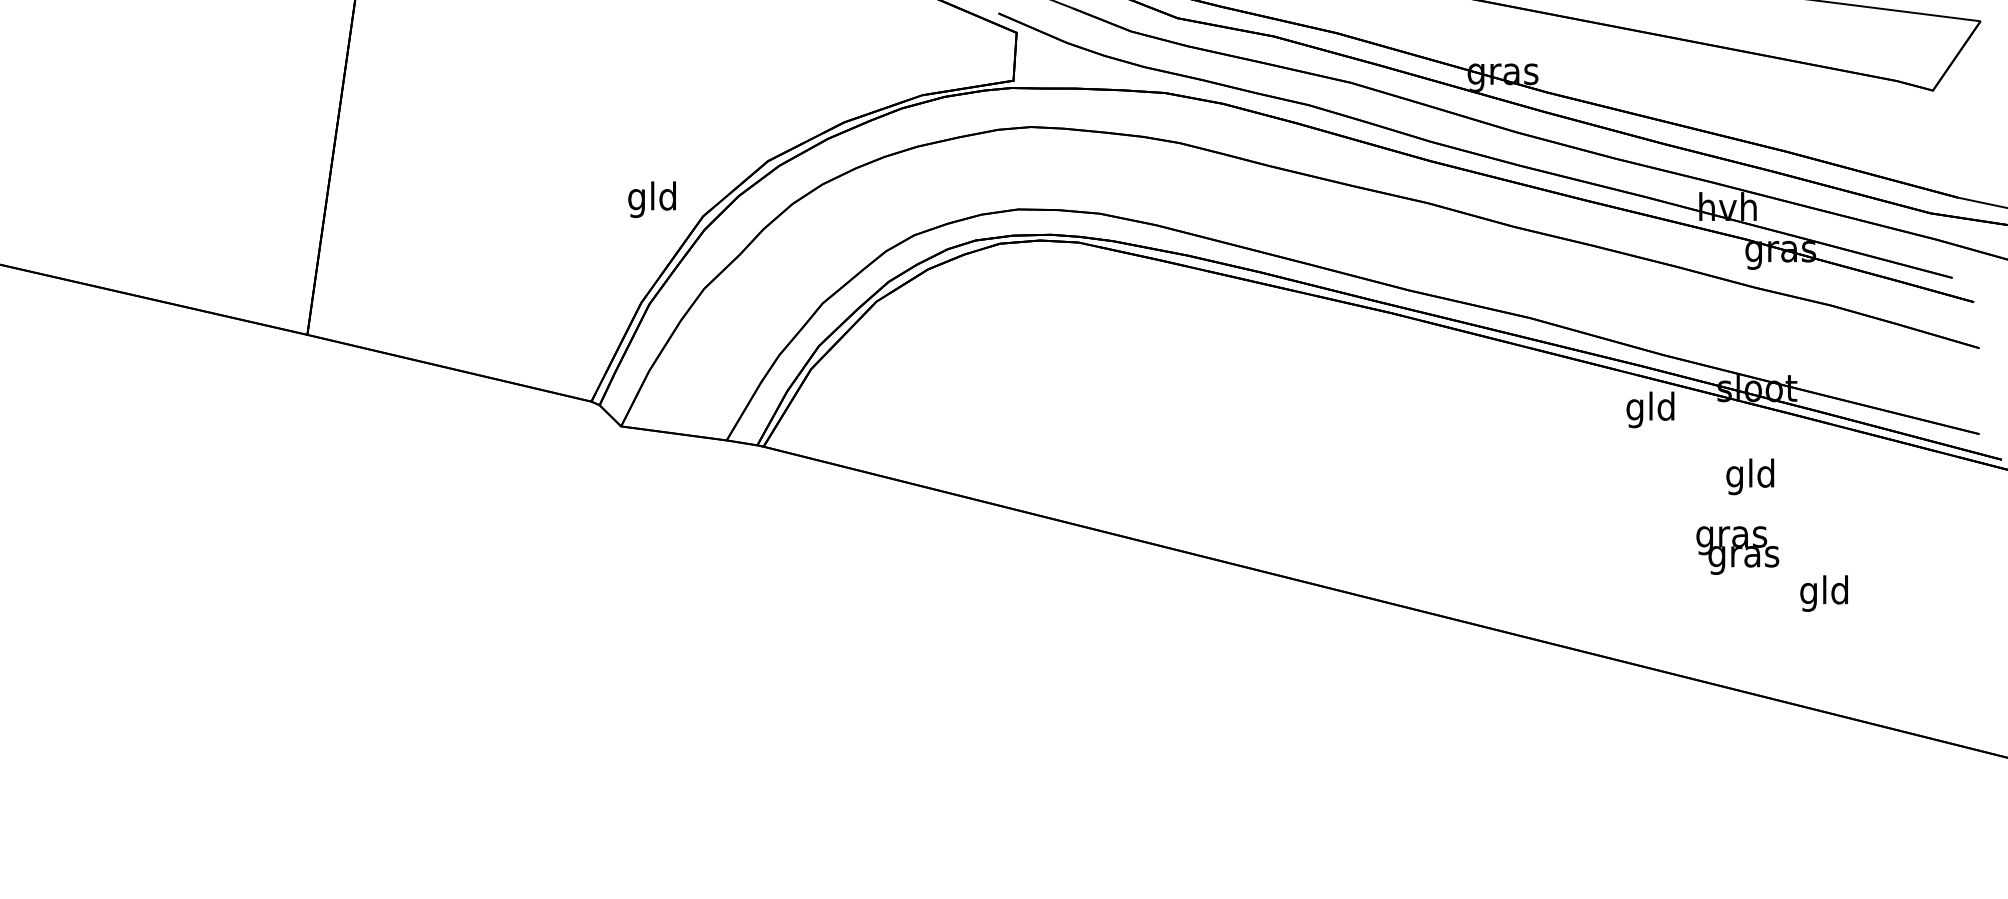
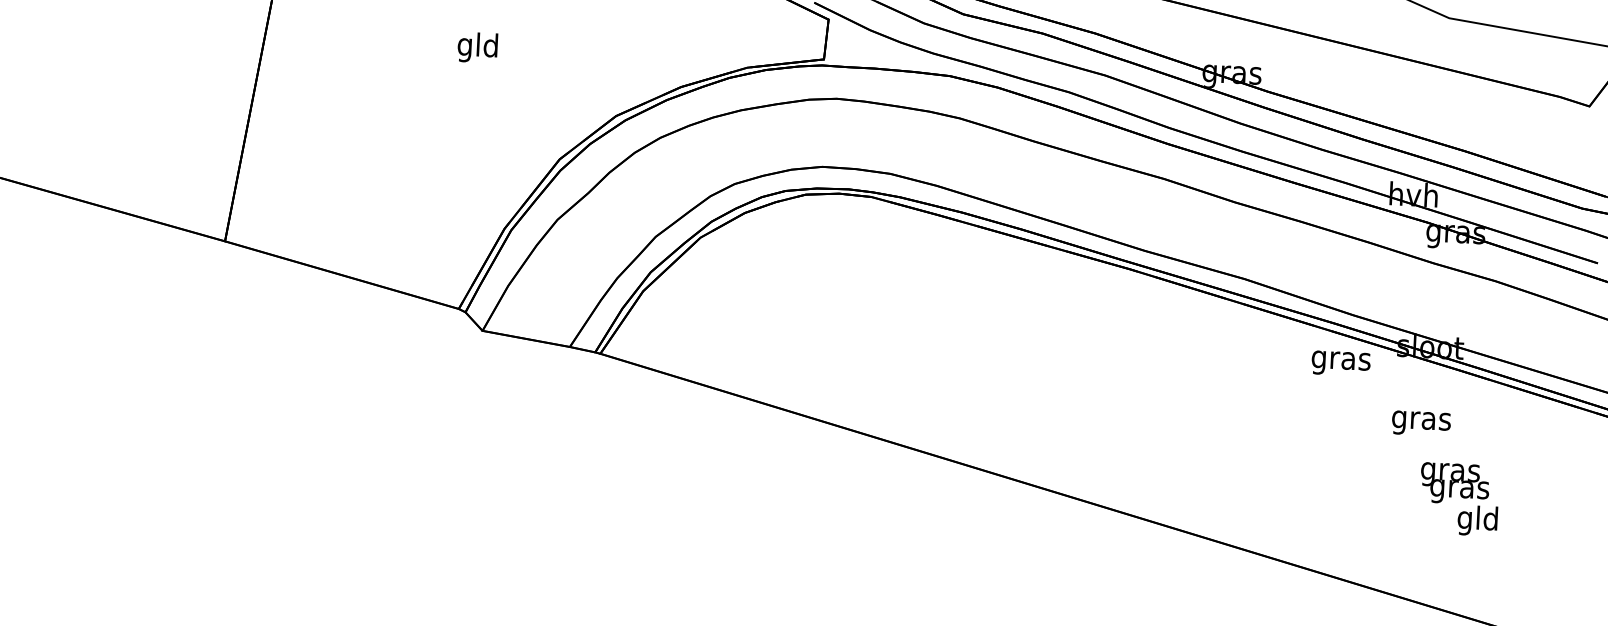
text: (651, 199) -> (477, 47), moved
text: (1650, 409) -> (1340, 360), gld -> gras
text: (1750, 476) -> (1421, 420), gld -> gras
text: (1737, 550) -> (1454, 483), moved

